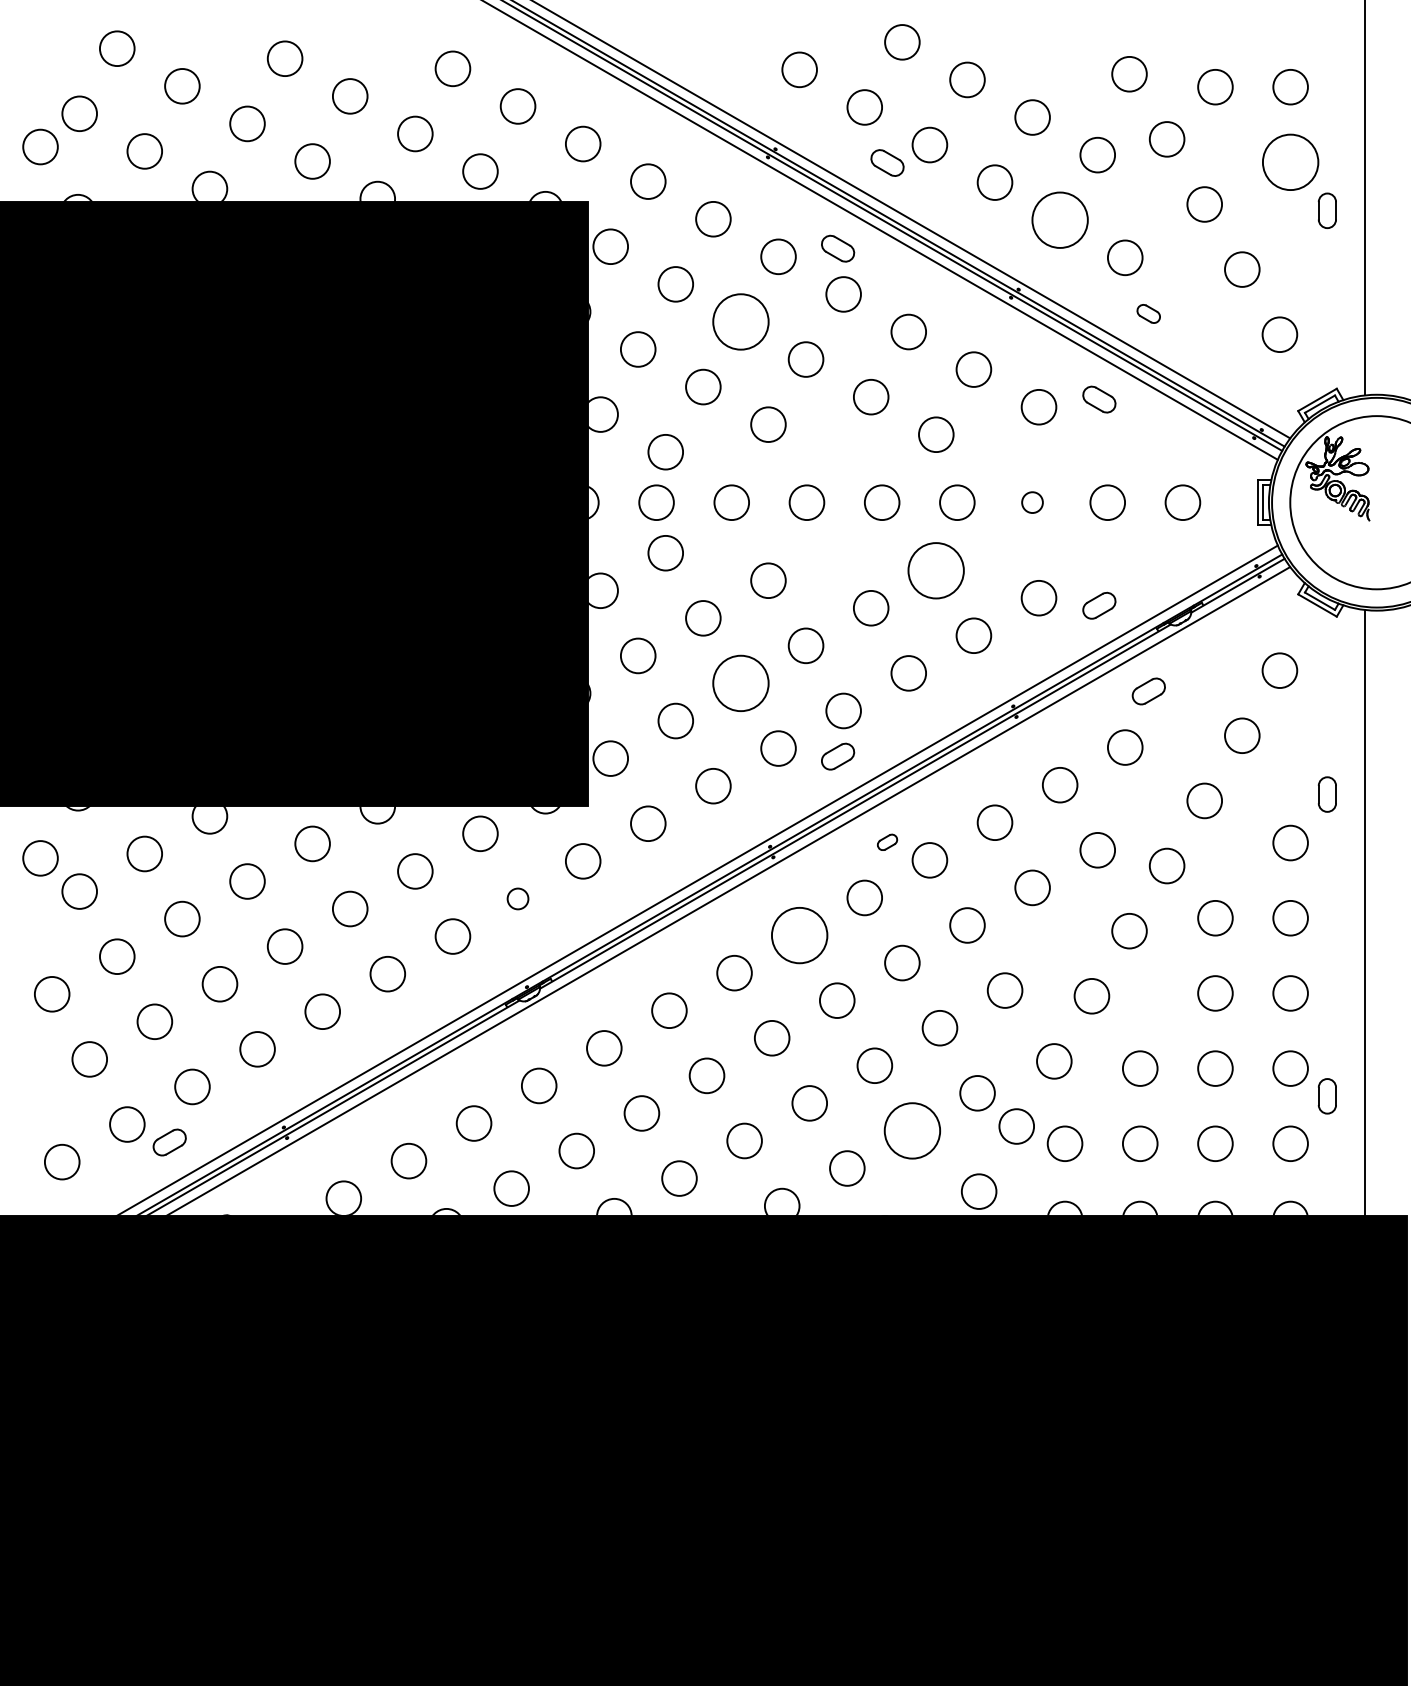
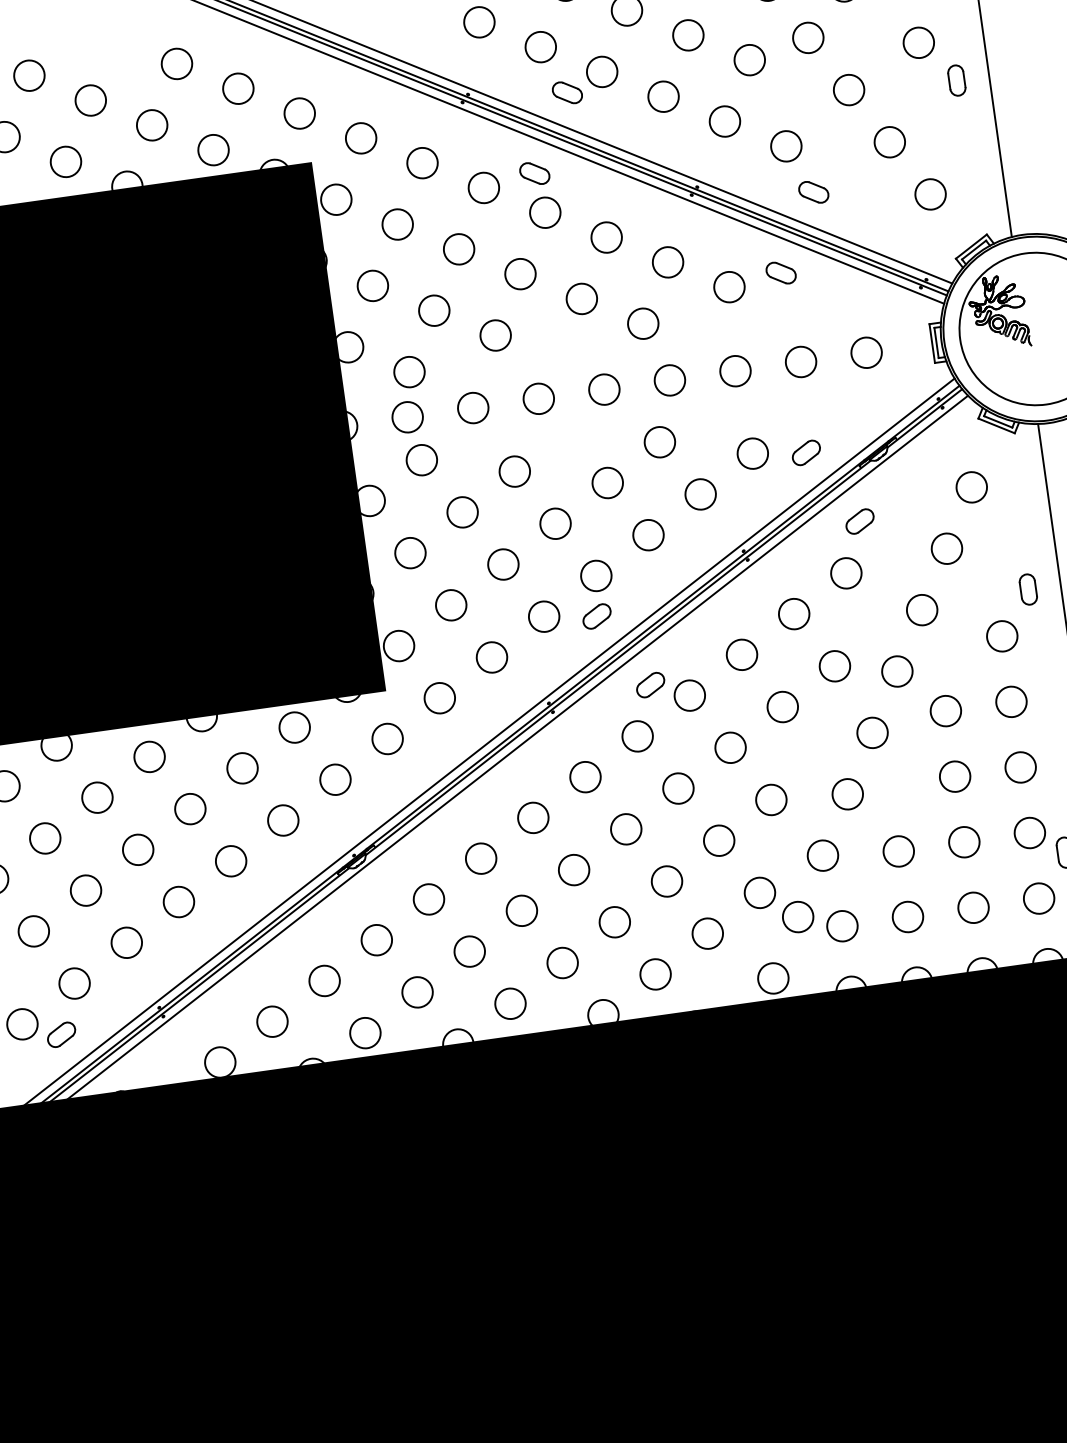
circle: (1290, 162) -> (918, 42), size x0.62
circle: (1059, 219) -> (724, 120), size x0.62
part: (1148, 313) -> (813, 192), size x1.43
circle: (740, 321) -> (458, 248), size x0.62
circle: (1032, 502) -> (735, 371), size x1.67
circle: (936, 570) -> (660, 442), size x0.62
circle: (740, 683) -> (503, 564), size x0.62
part: (887, 842) -> (650, 685), size x1.67
circle: (517, 898) -> (334, 779), size x1.67
circle: (799, 935) -> (585, 777), size x0.62
circle: (912, 1130) -> (707, 933), size x0.62

